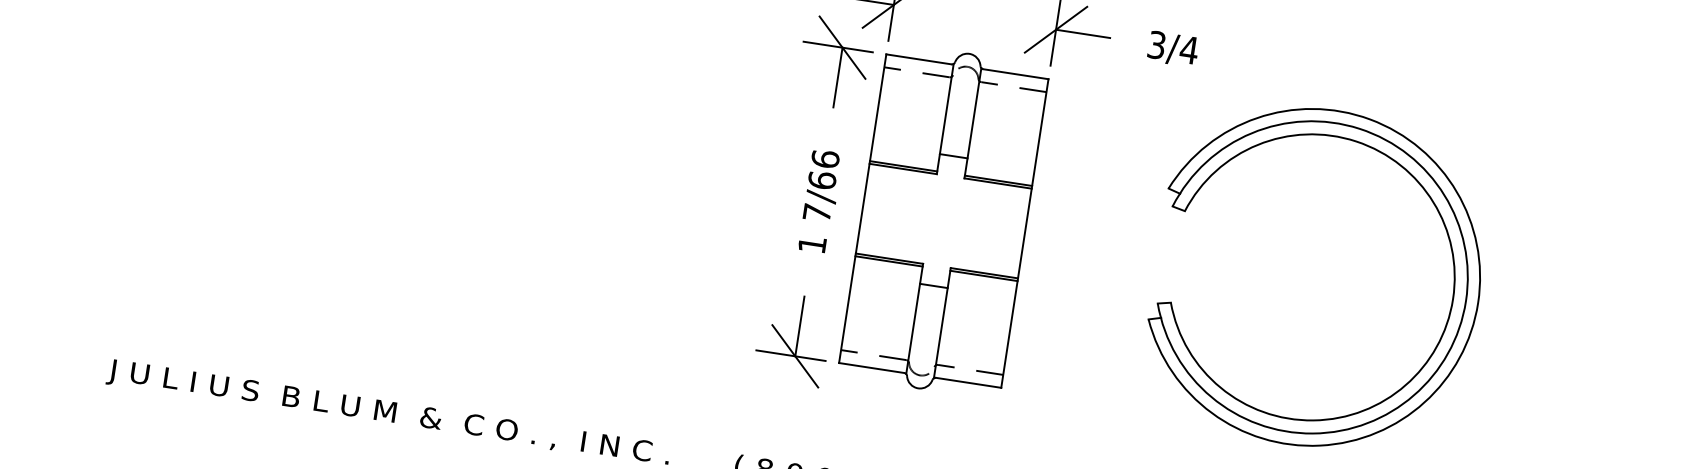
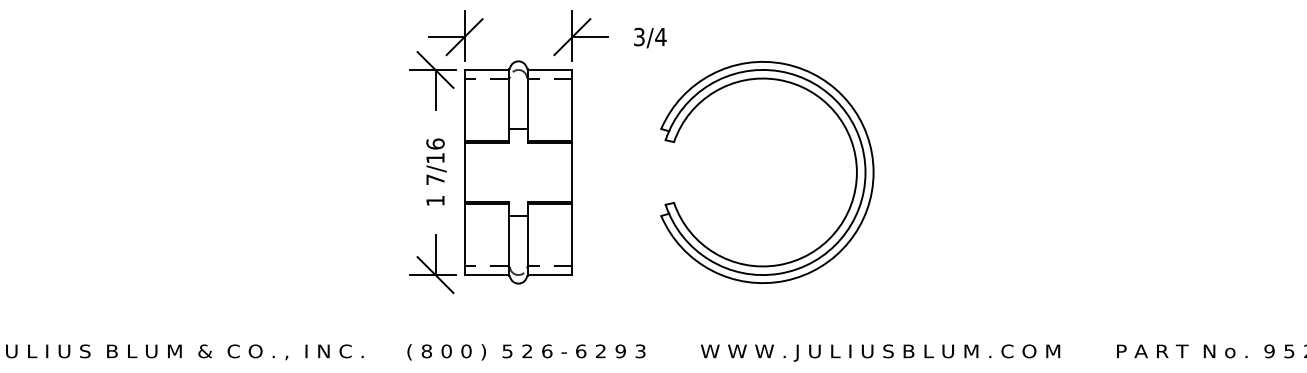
text: (822, 179) -> (435, 157), 7/66 -> 7/16

